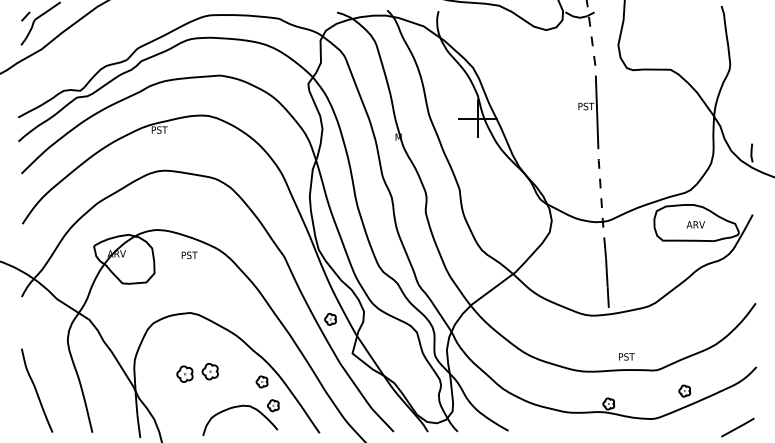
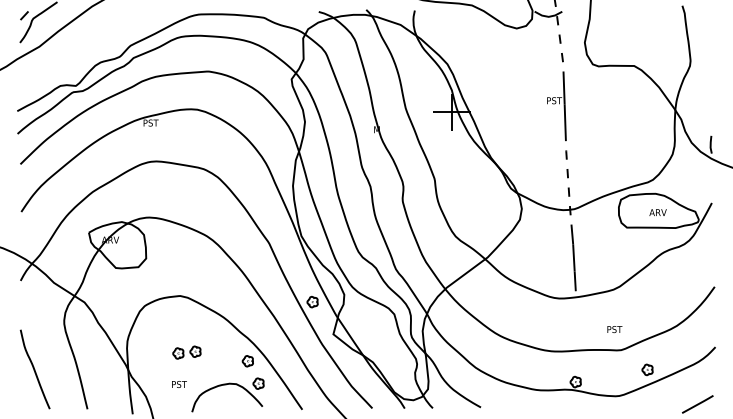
text: (189, 255) -> (179, 384), moved
text: (626, 356) -> (614, 329), moved
part: (197, 372) -> (186, 352), size x0.71

